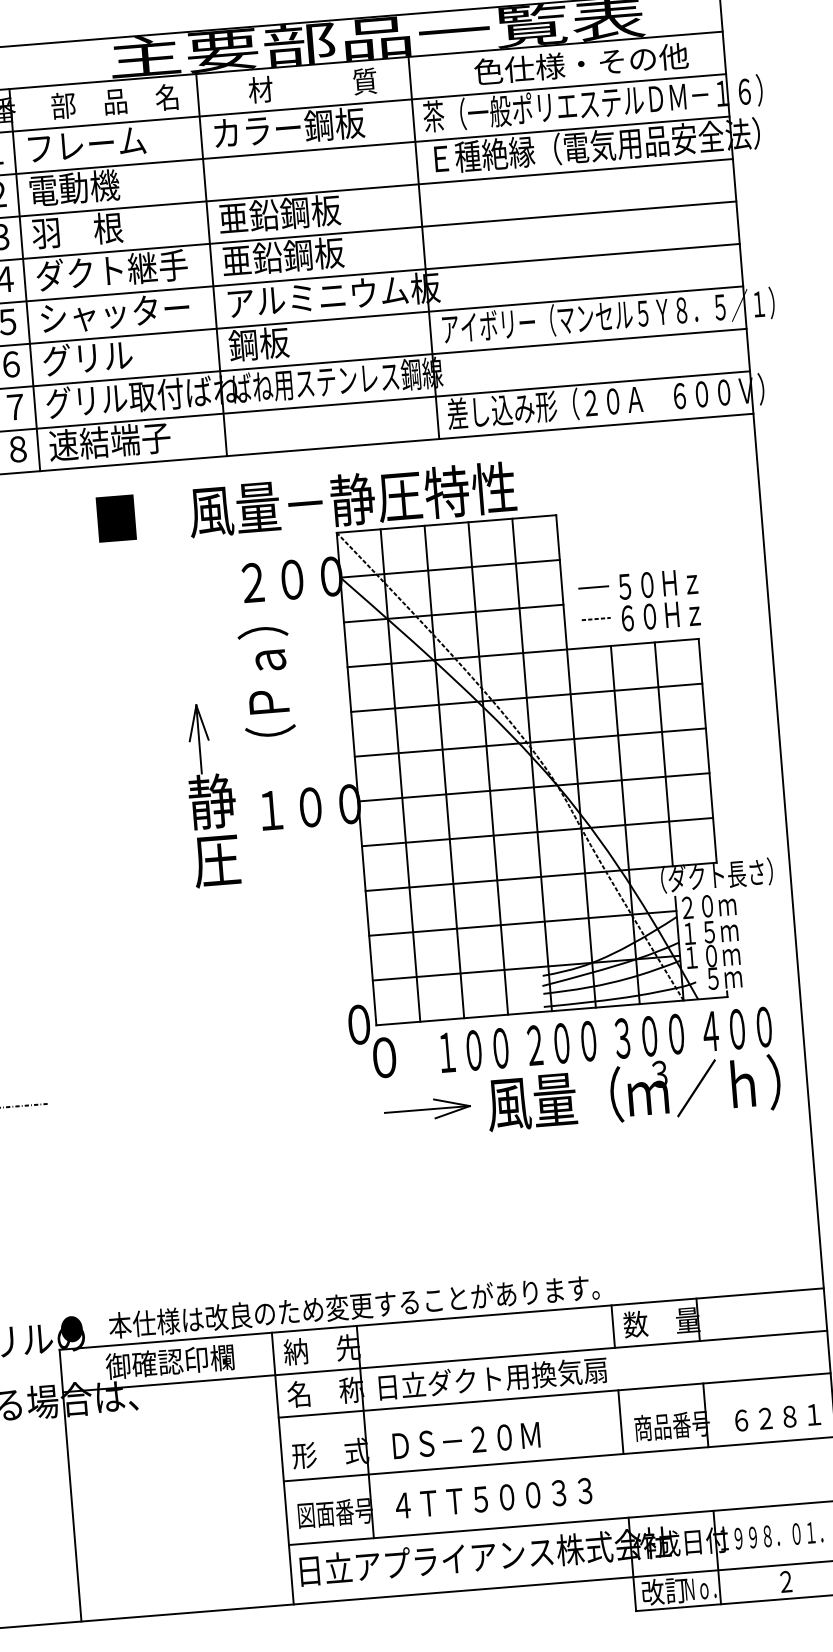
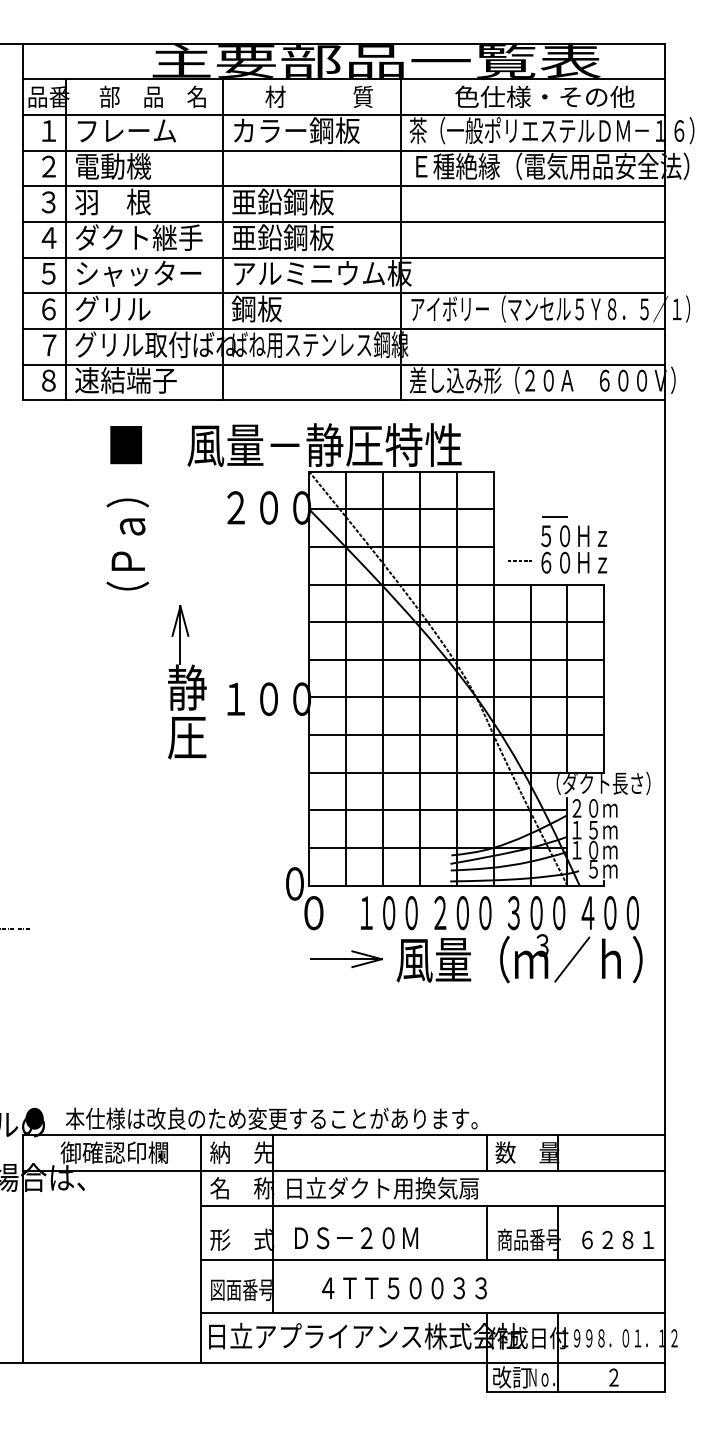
line: (593, 587) -> (554, 516), moved
text: (266, 681) -> (127, 544), moved
text: (493, 1498) -> (404, 1288), moved

